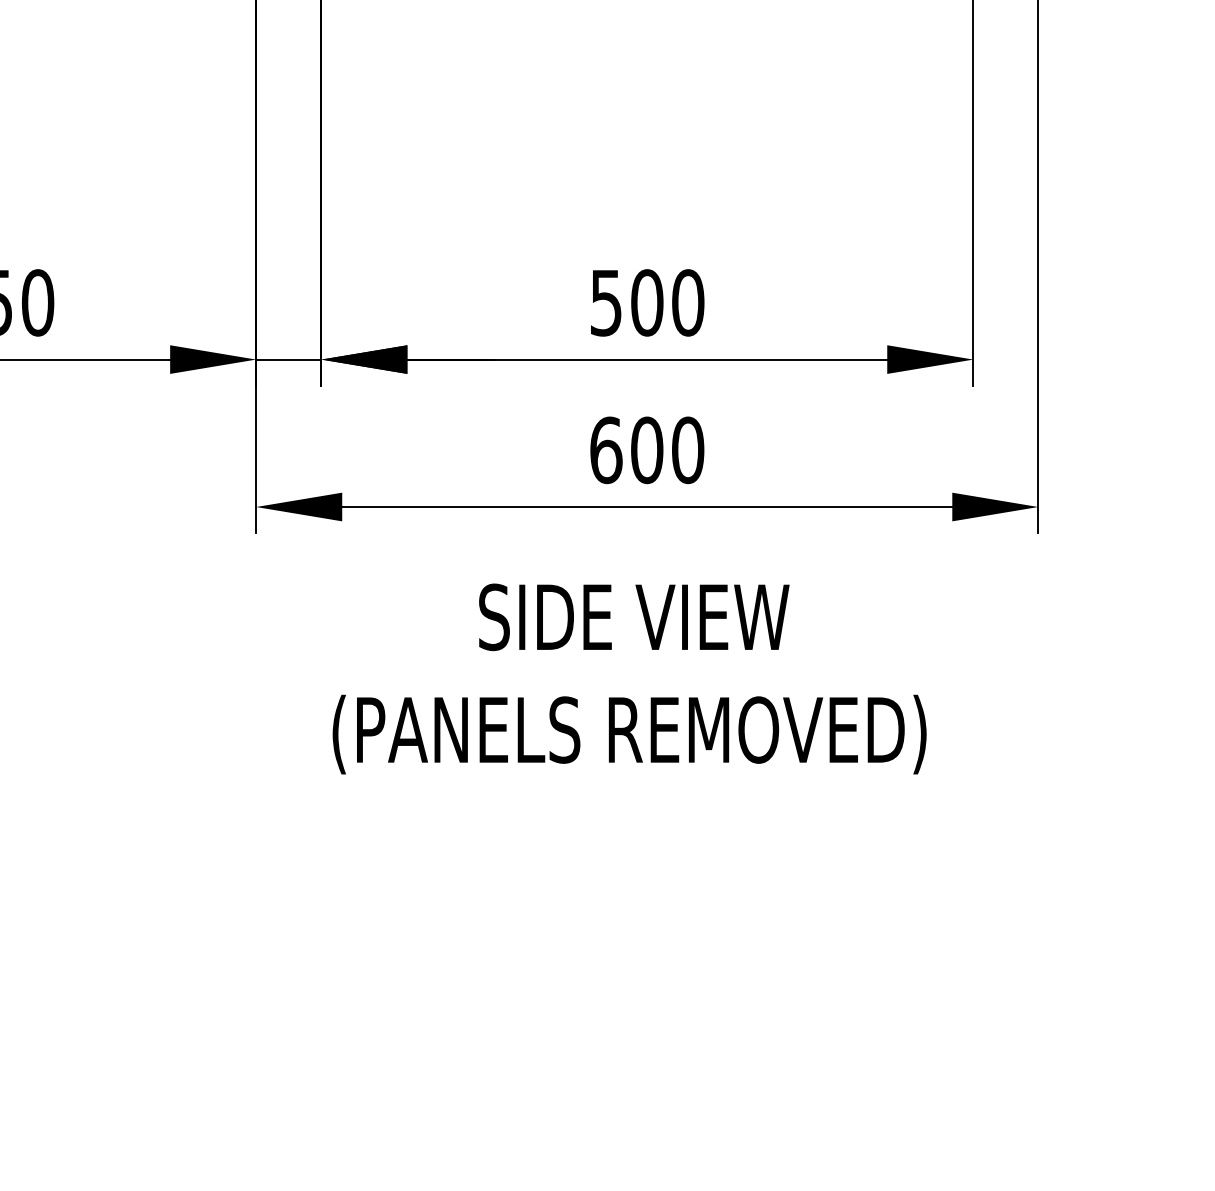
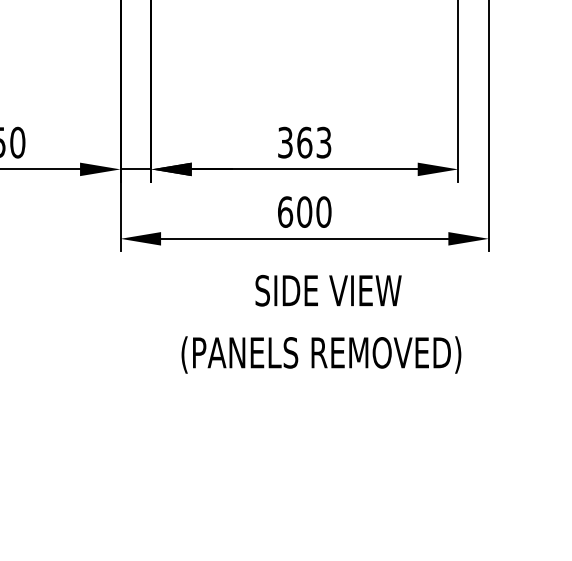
text: (646, 302) -> (304, 142), 500 -> 363
text: (634, 616) -> (328, 290), moved
text: (629, 733) -> (321, 354), moved

